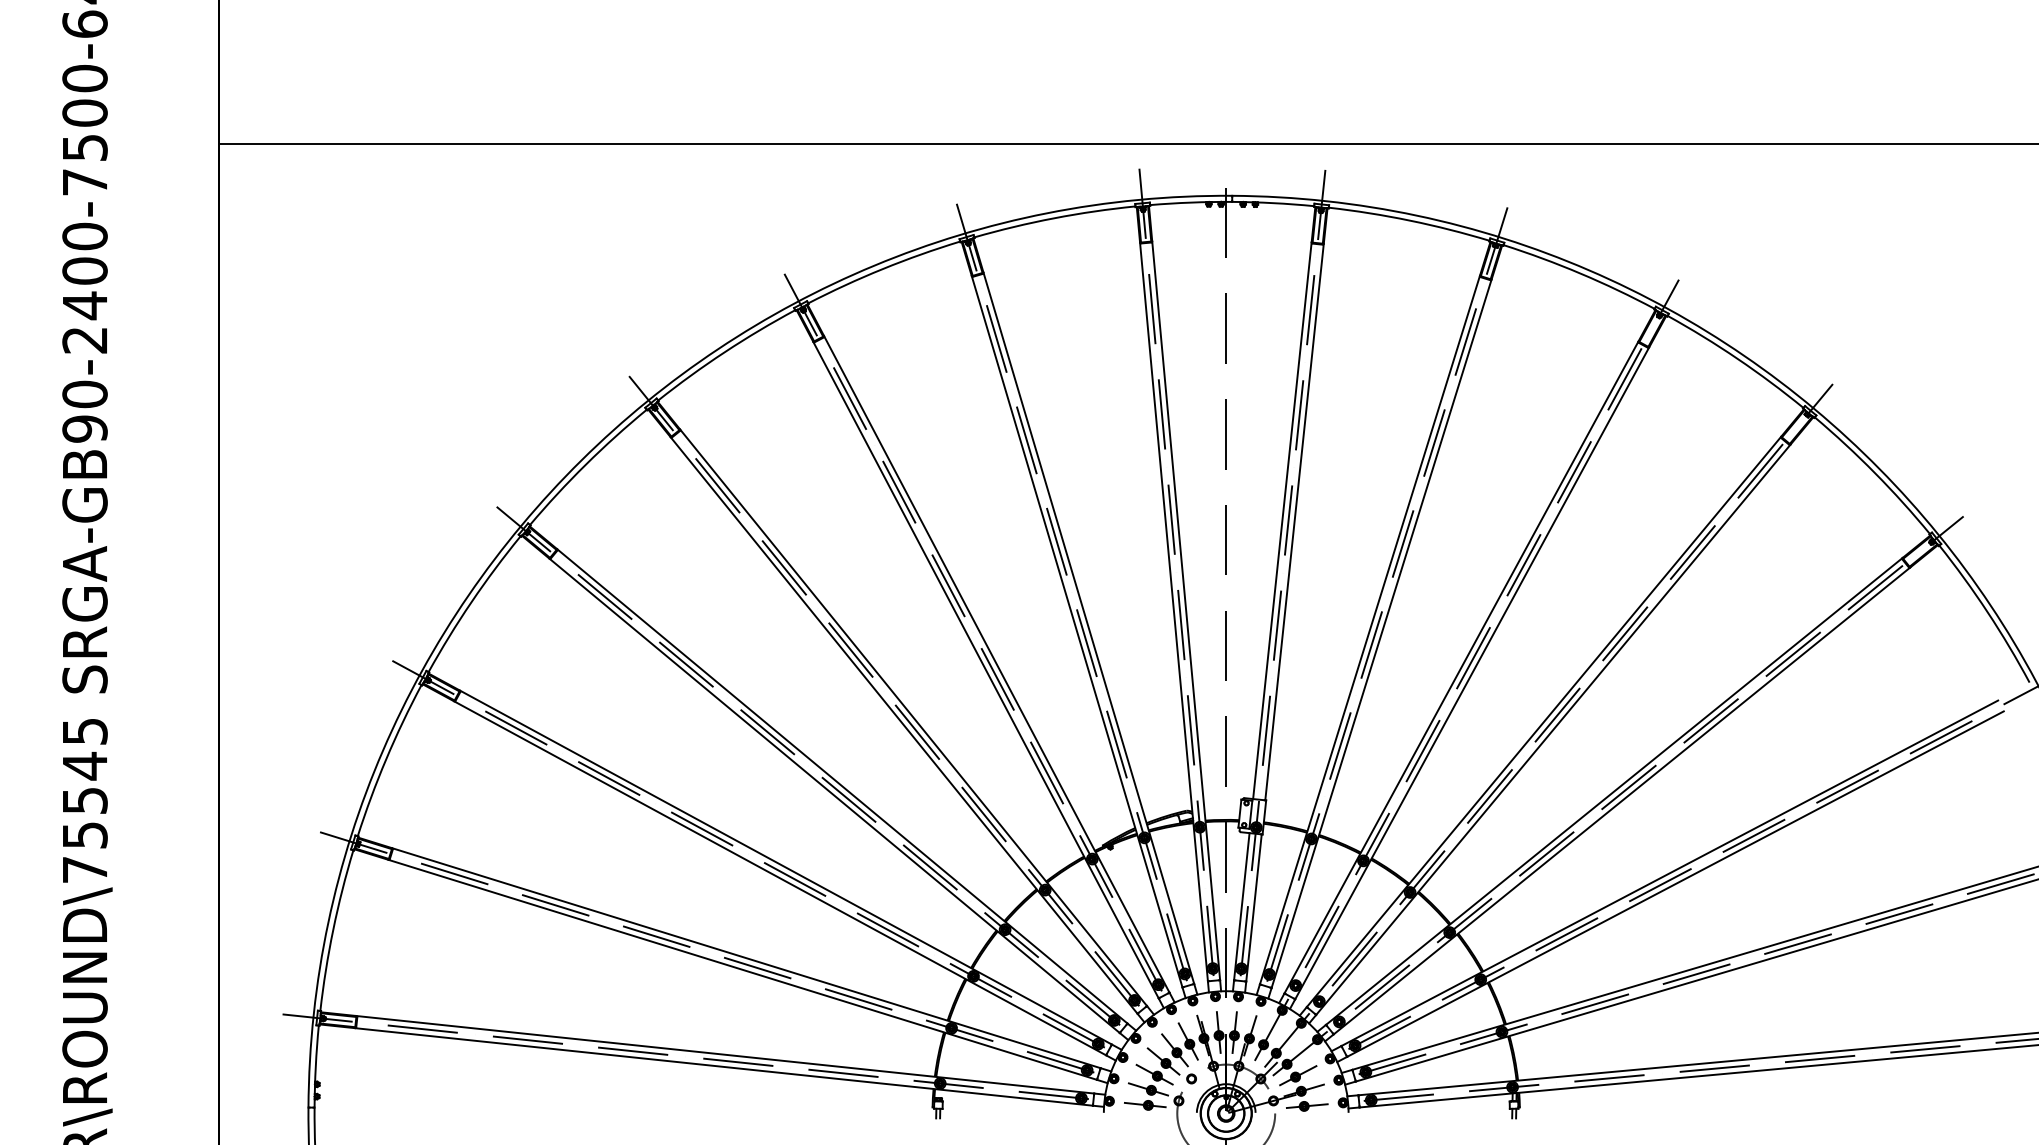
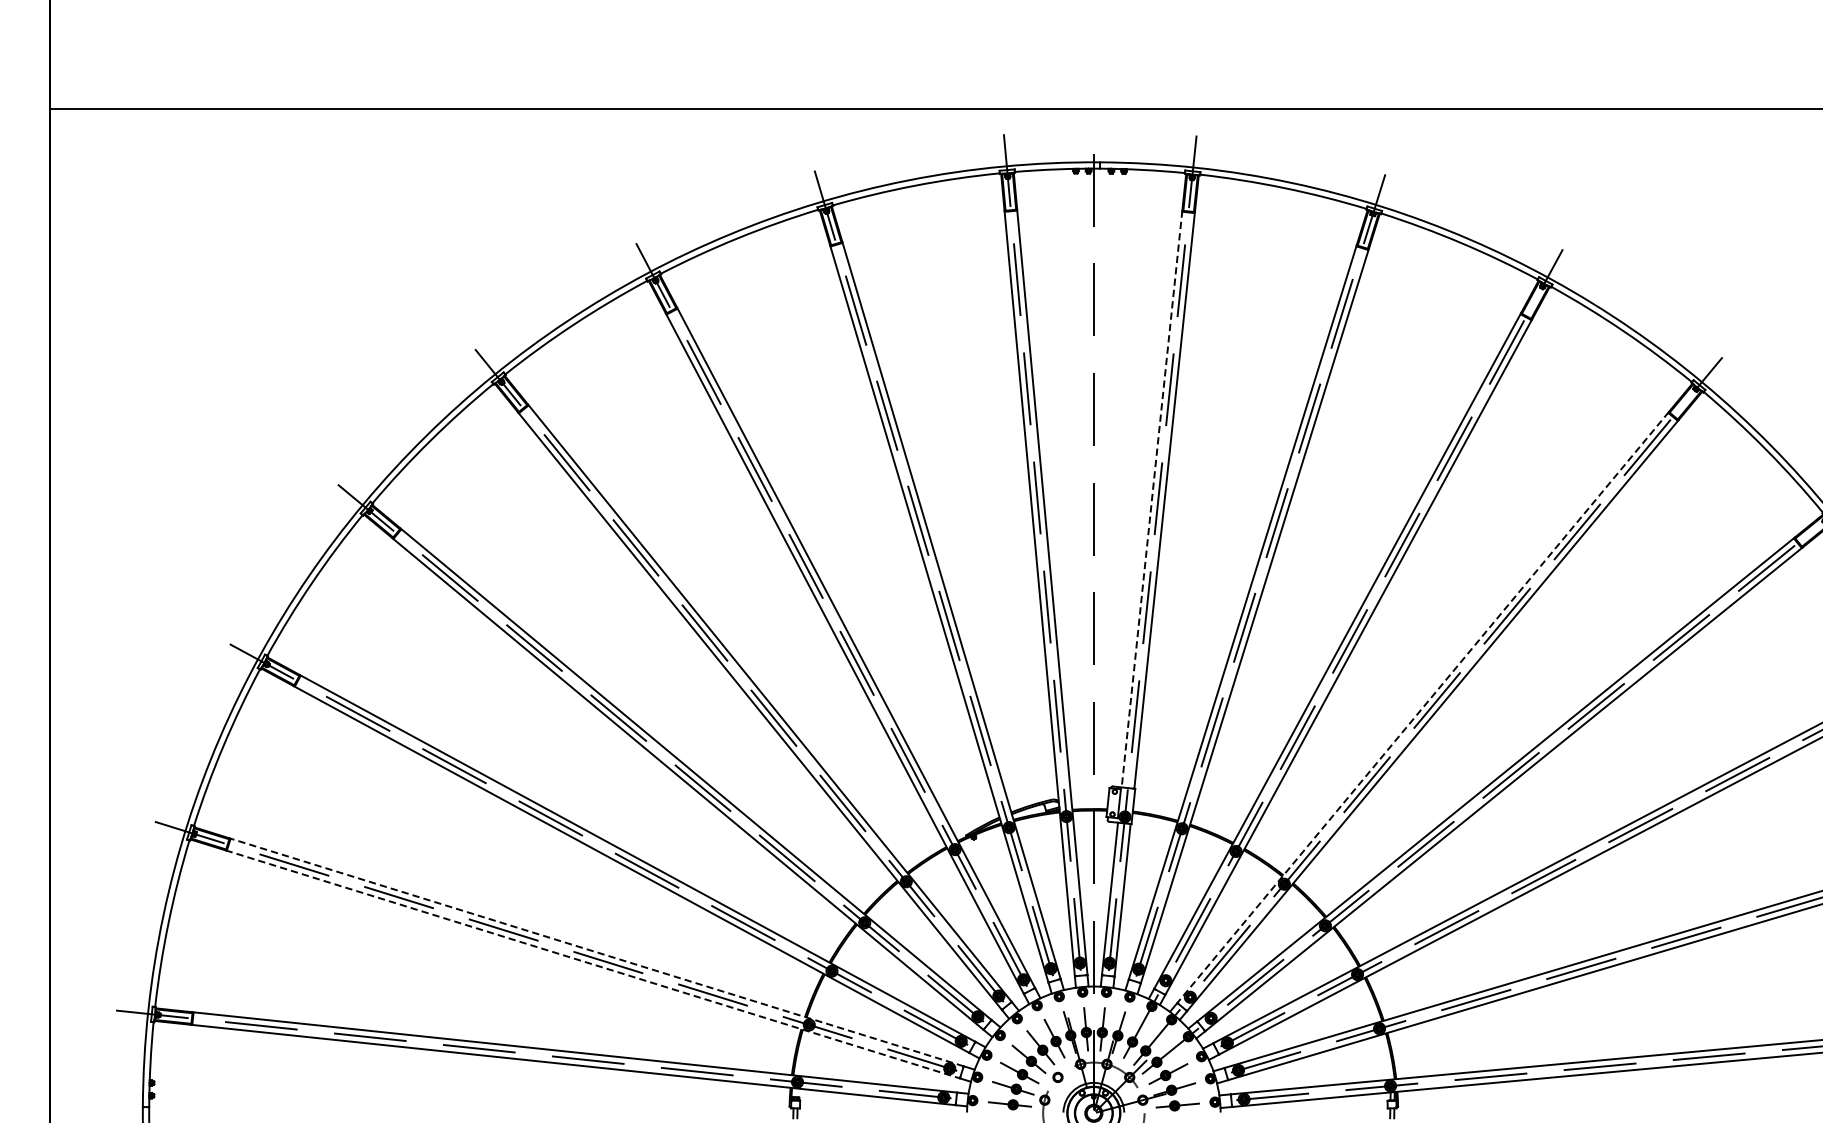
line: (1282, 520) -> (1152, 498), solid -> dashed
line: (1543, 722) -> (1422, 708), solid -> dashed
line: (745, 958) -> (595, 952), solid -> dashed
line: (743, 969) -> (593, 964), solid -> dashed

